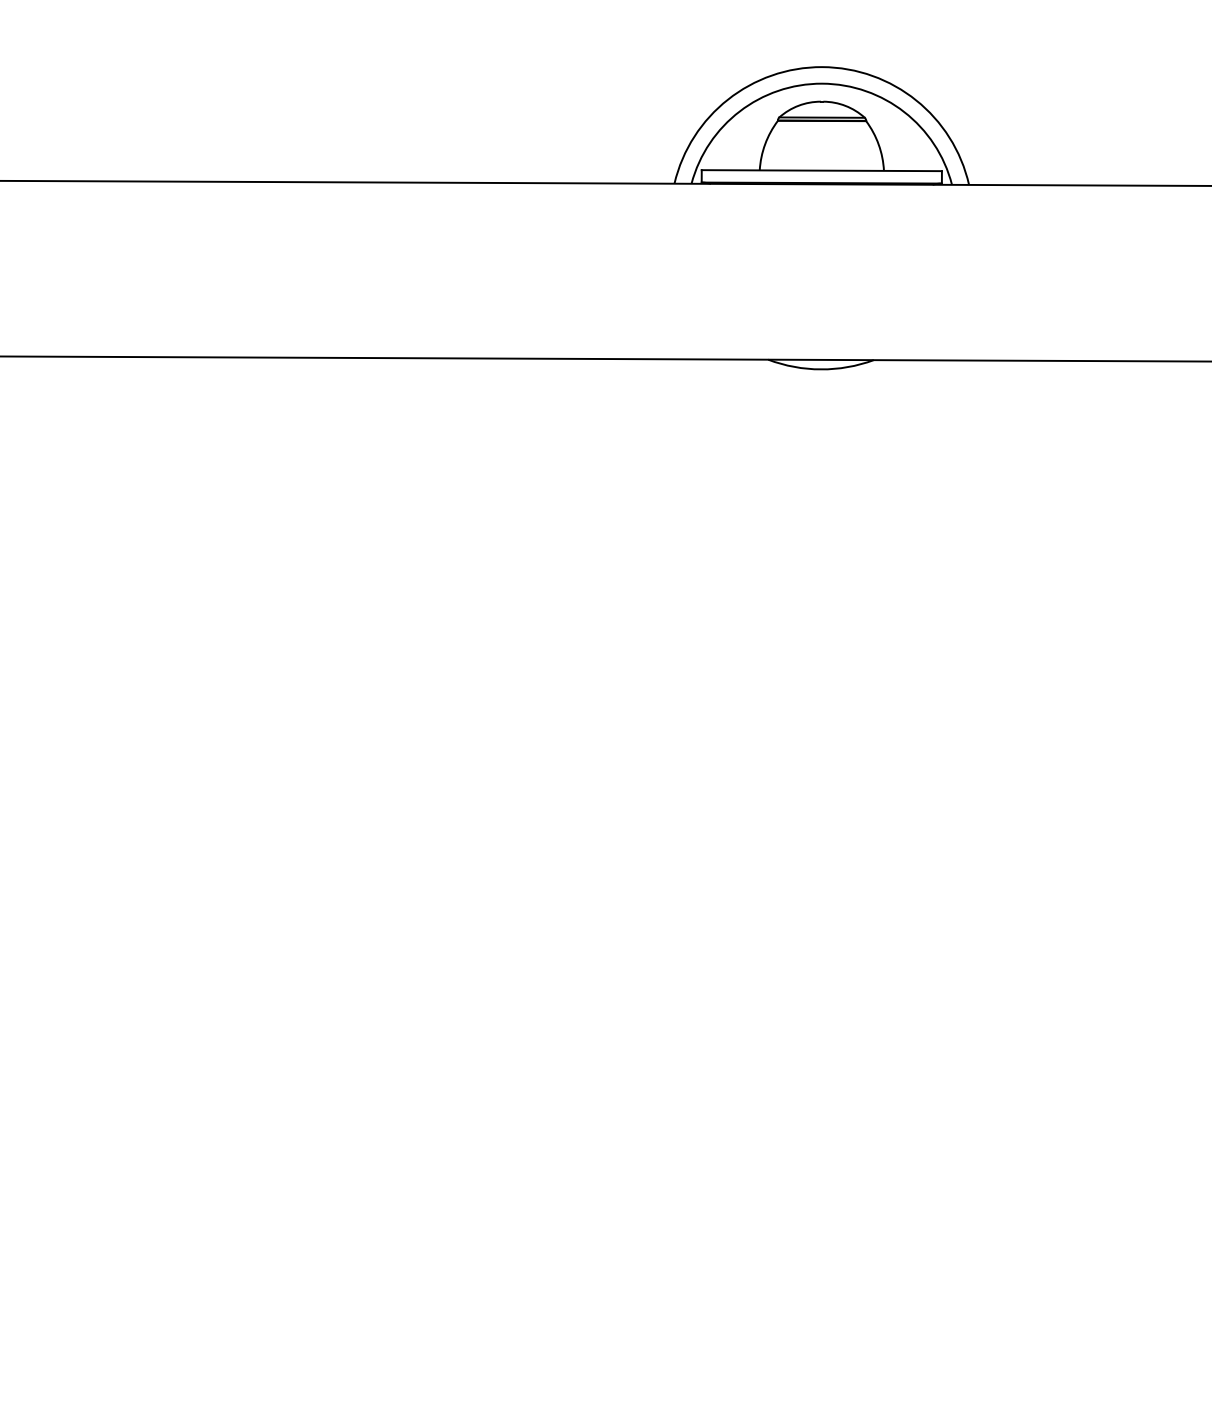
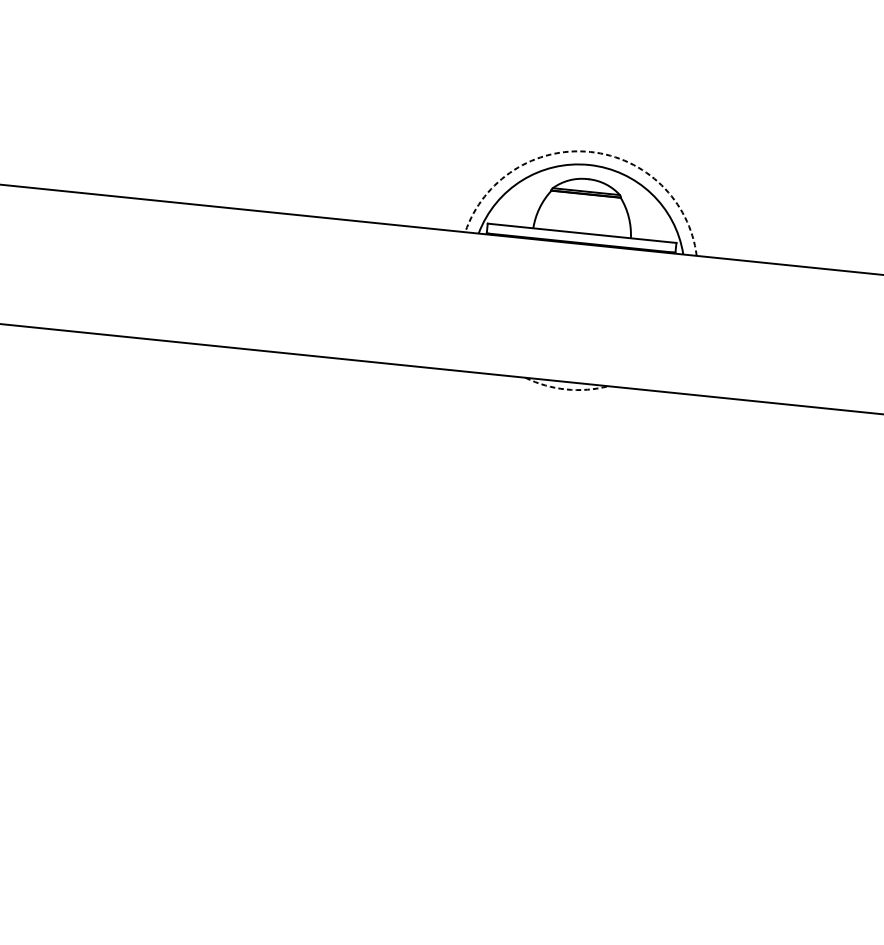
arc: (822, 67) -> (590, 152), solid -> dashed
arc: (821, 369) -> (566, 389), solid -> dashed

